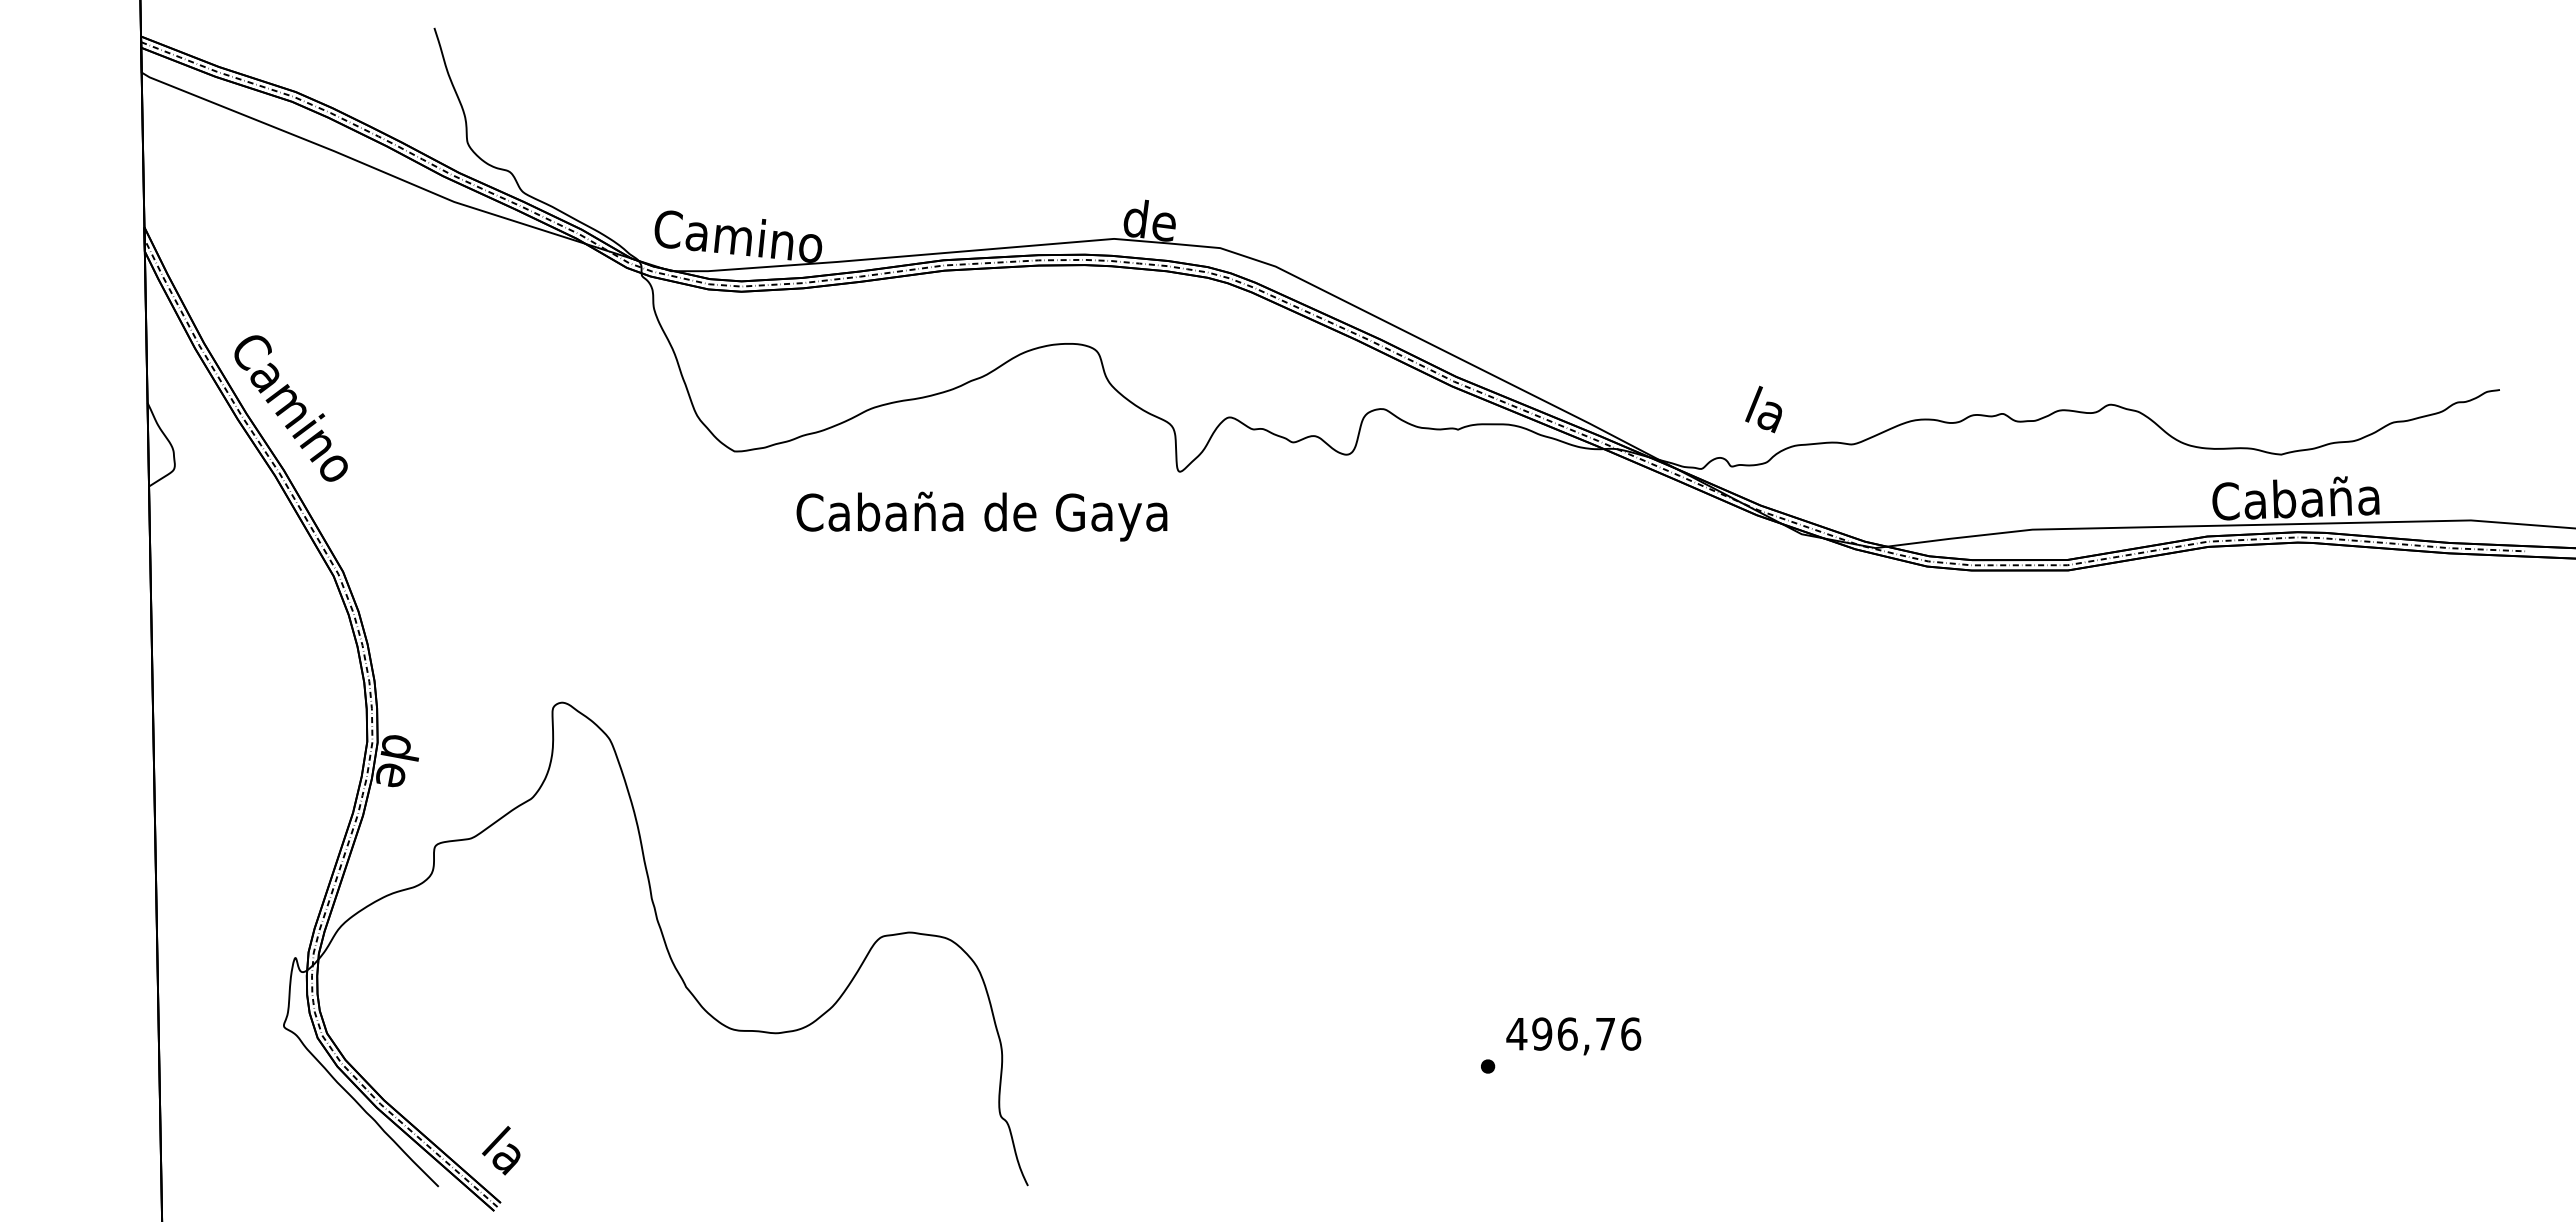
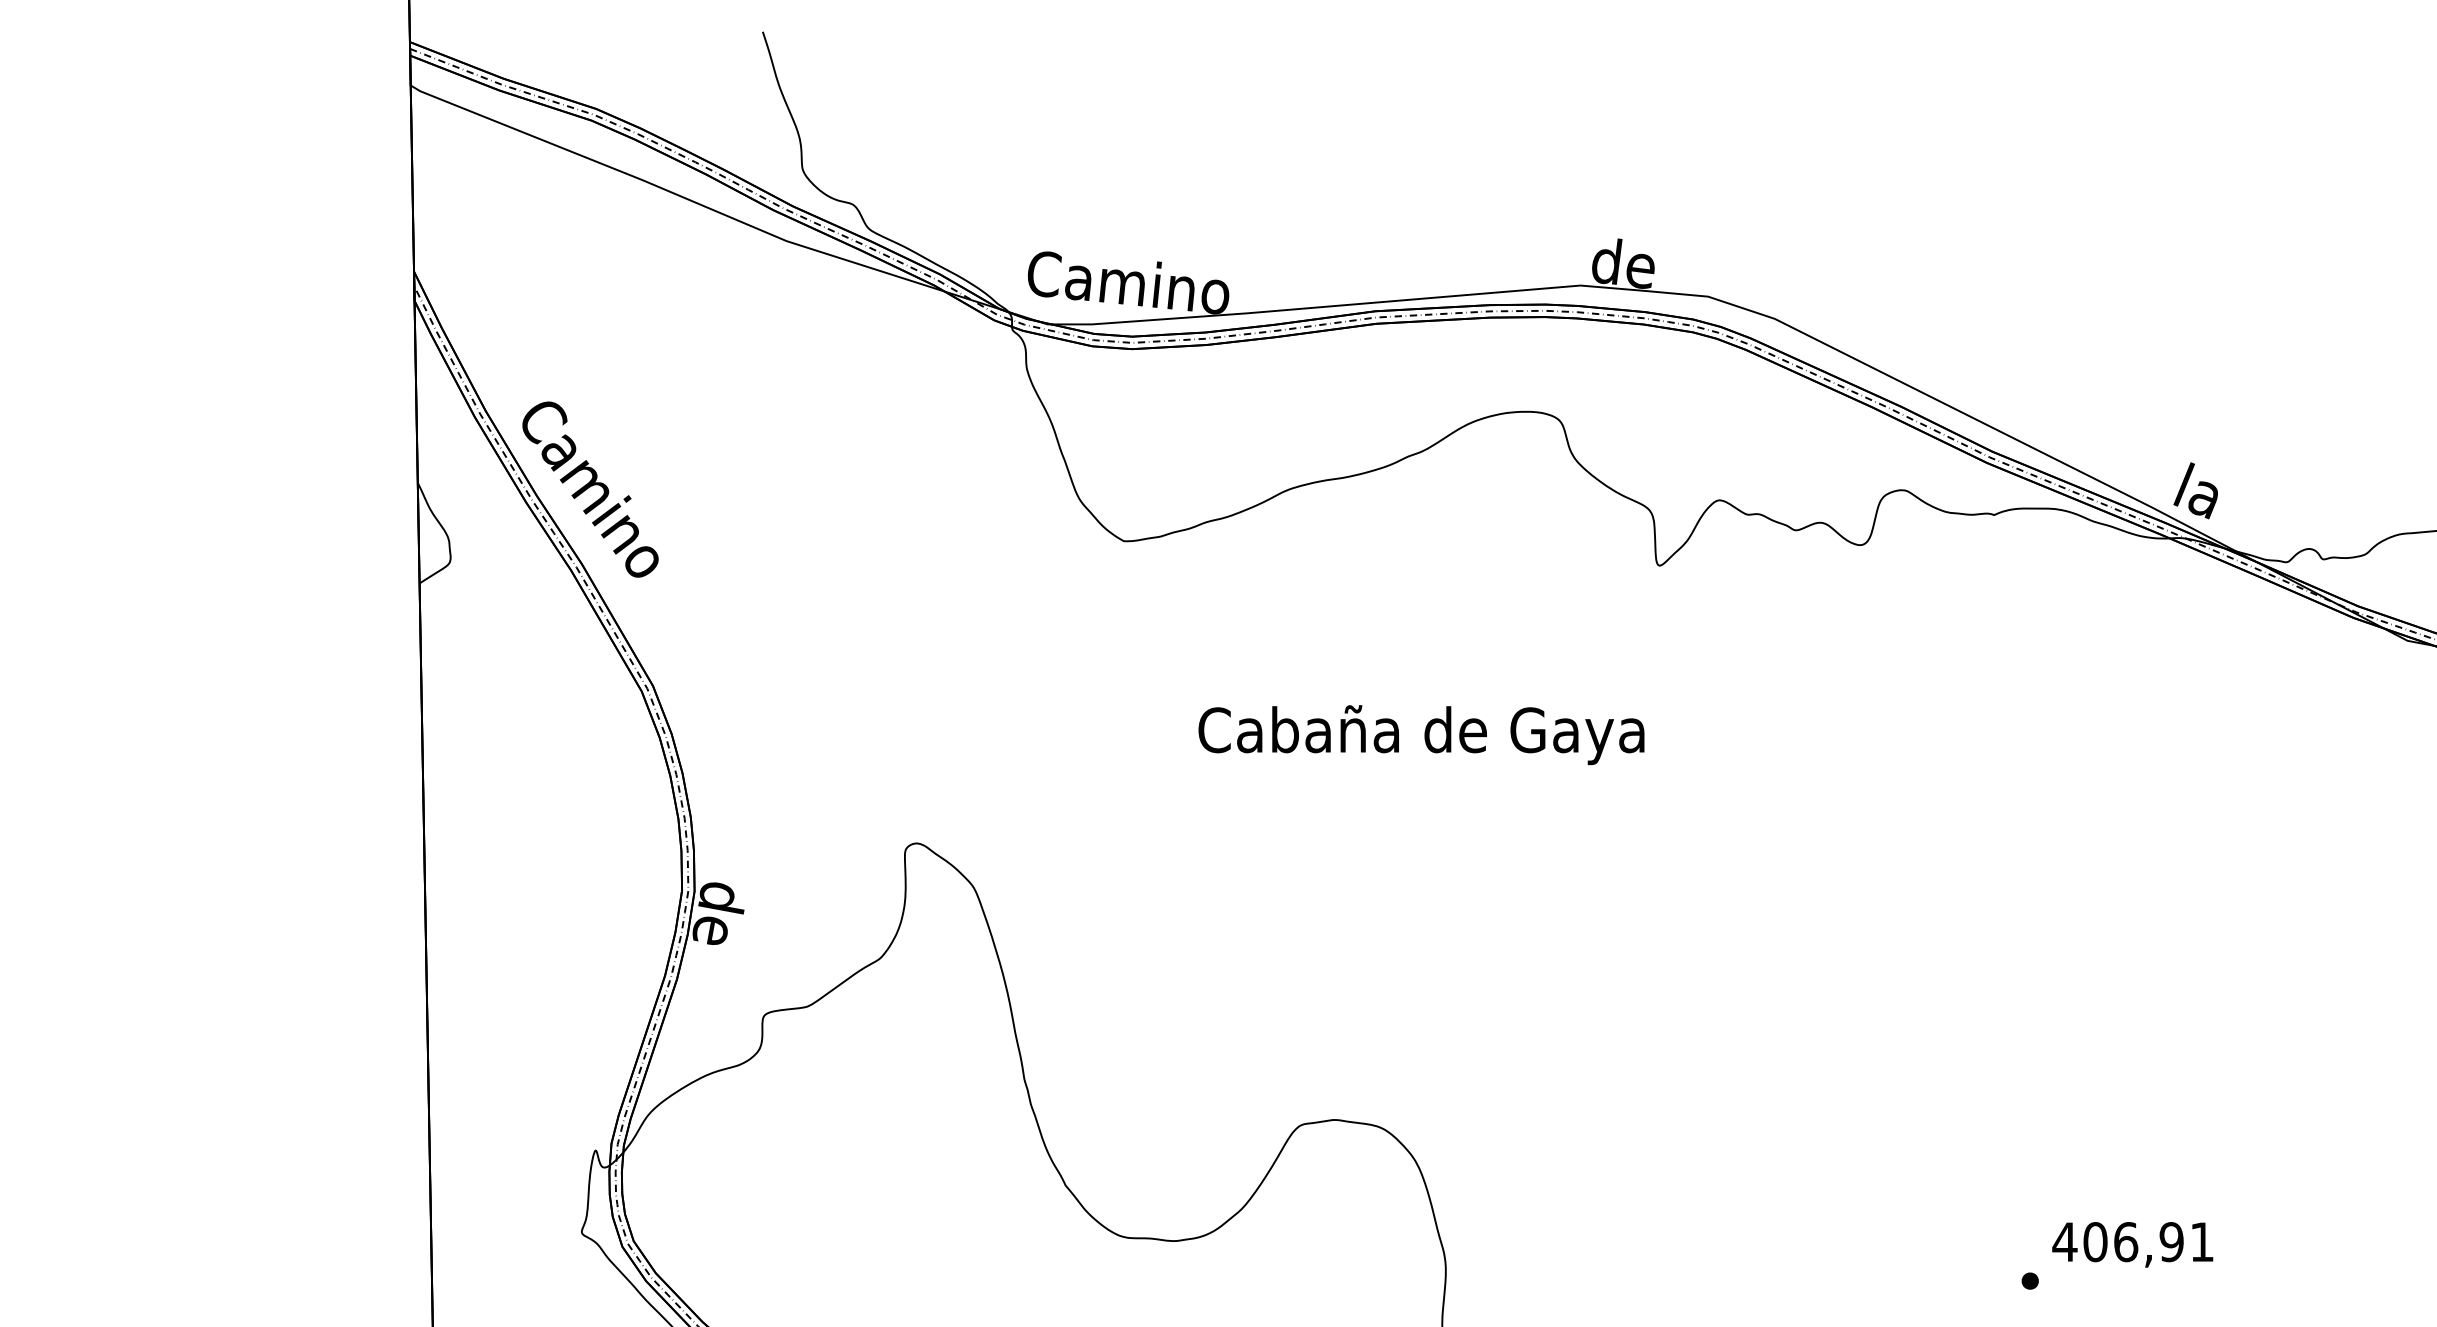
text: (1763, 409) -> (2195, 490), moved
text: (981, 516) -> (1420, 734), moved
text: (1586, 1033) -> (2148, 1241), 496,76 -> 406,91

